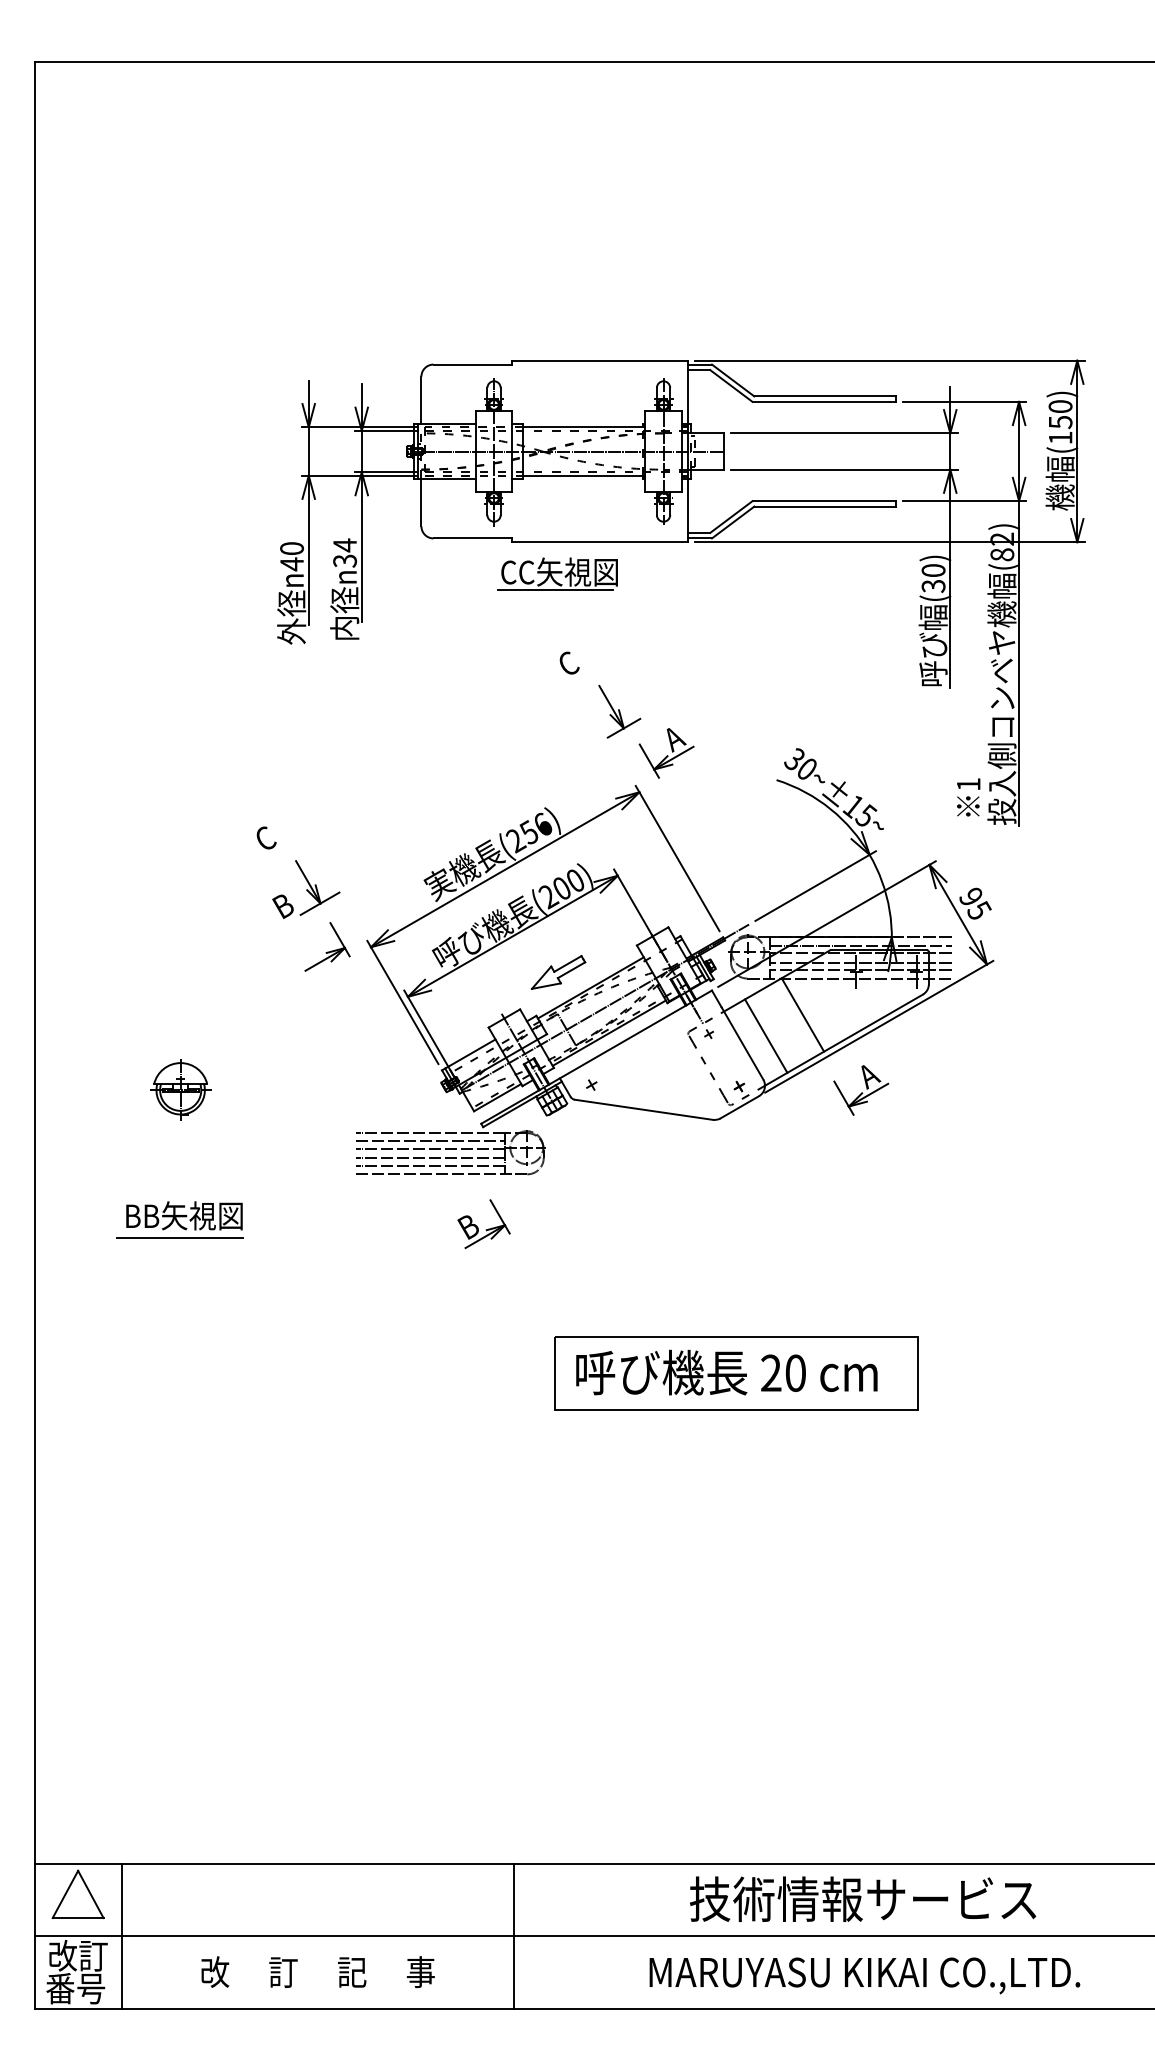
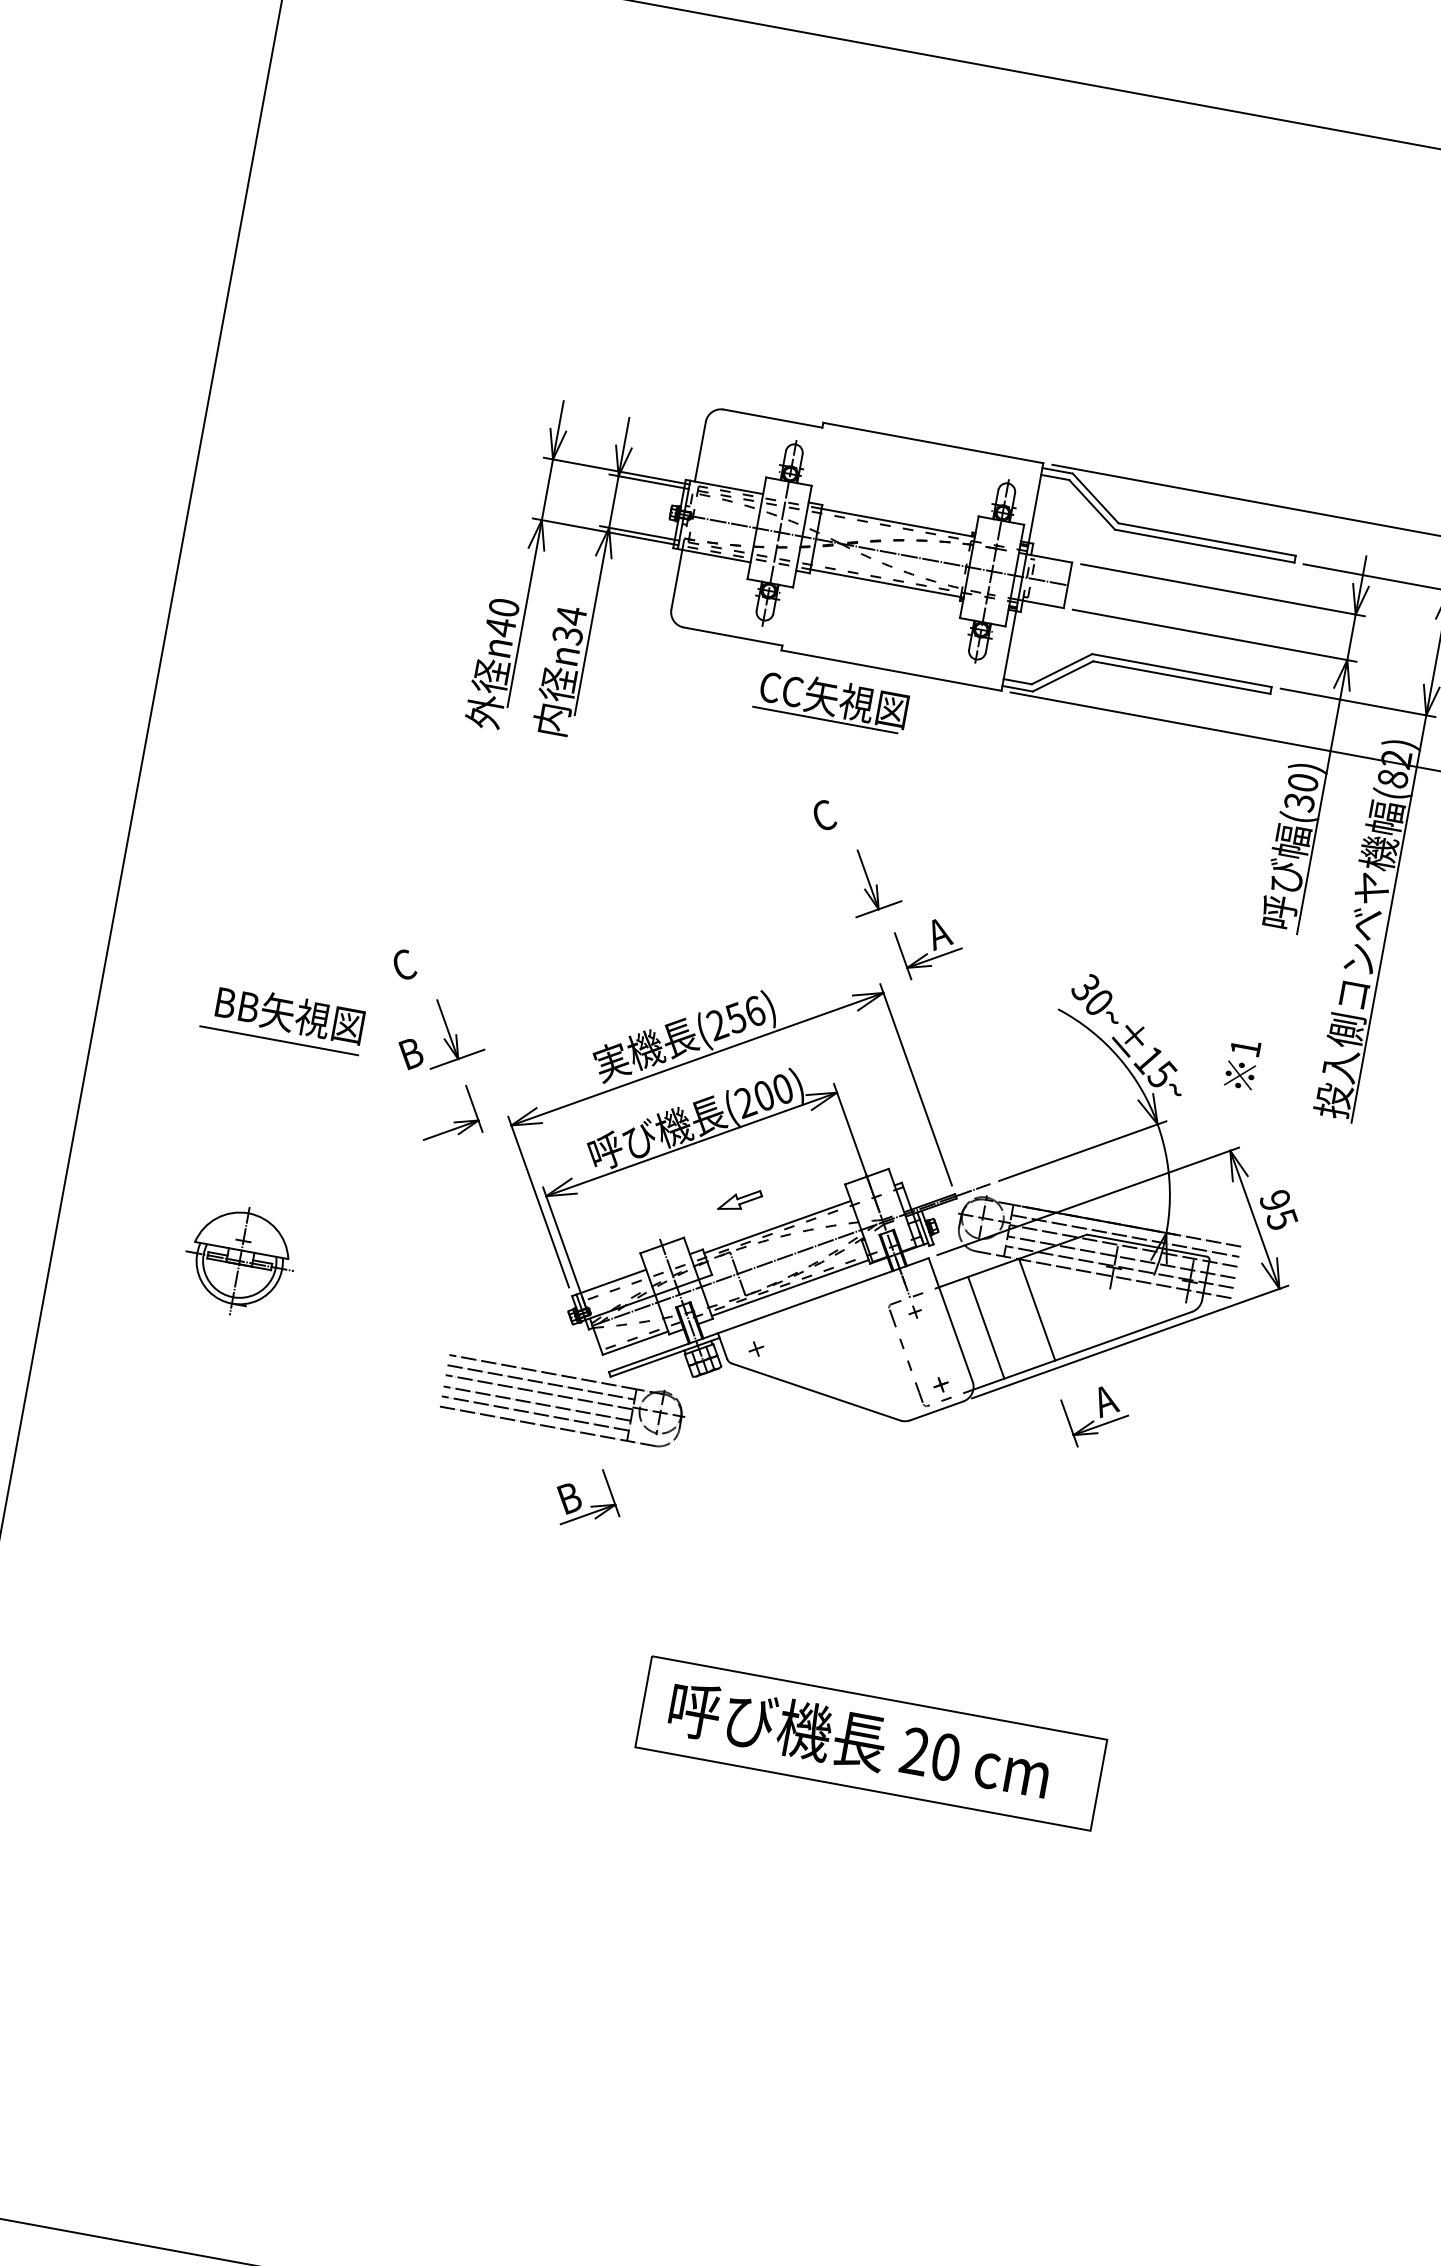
text: (968, 797) -> (1242, 1064), moved
part: (558, 972) -> (740, 1200), size x0.6
part: (180, 1089) -> (239, 1259), size x1.4
part: (179, 1219) -> (283, 1017), moved

